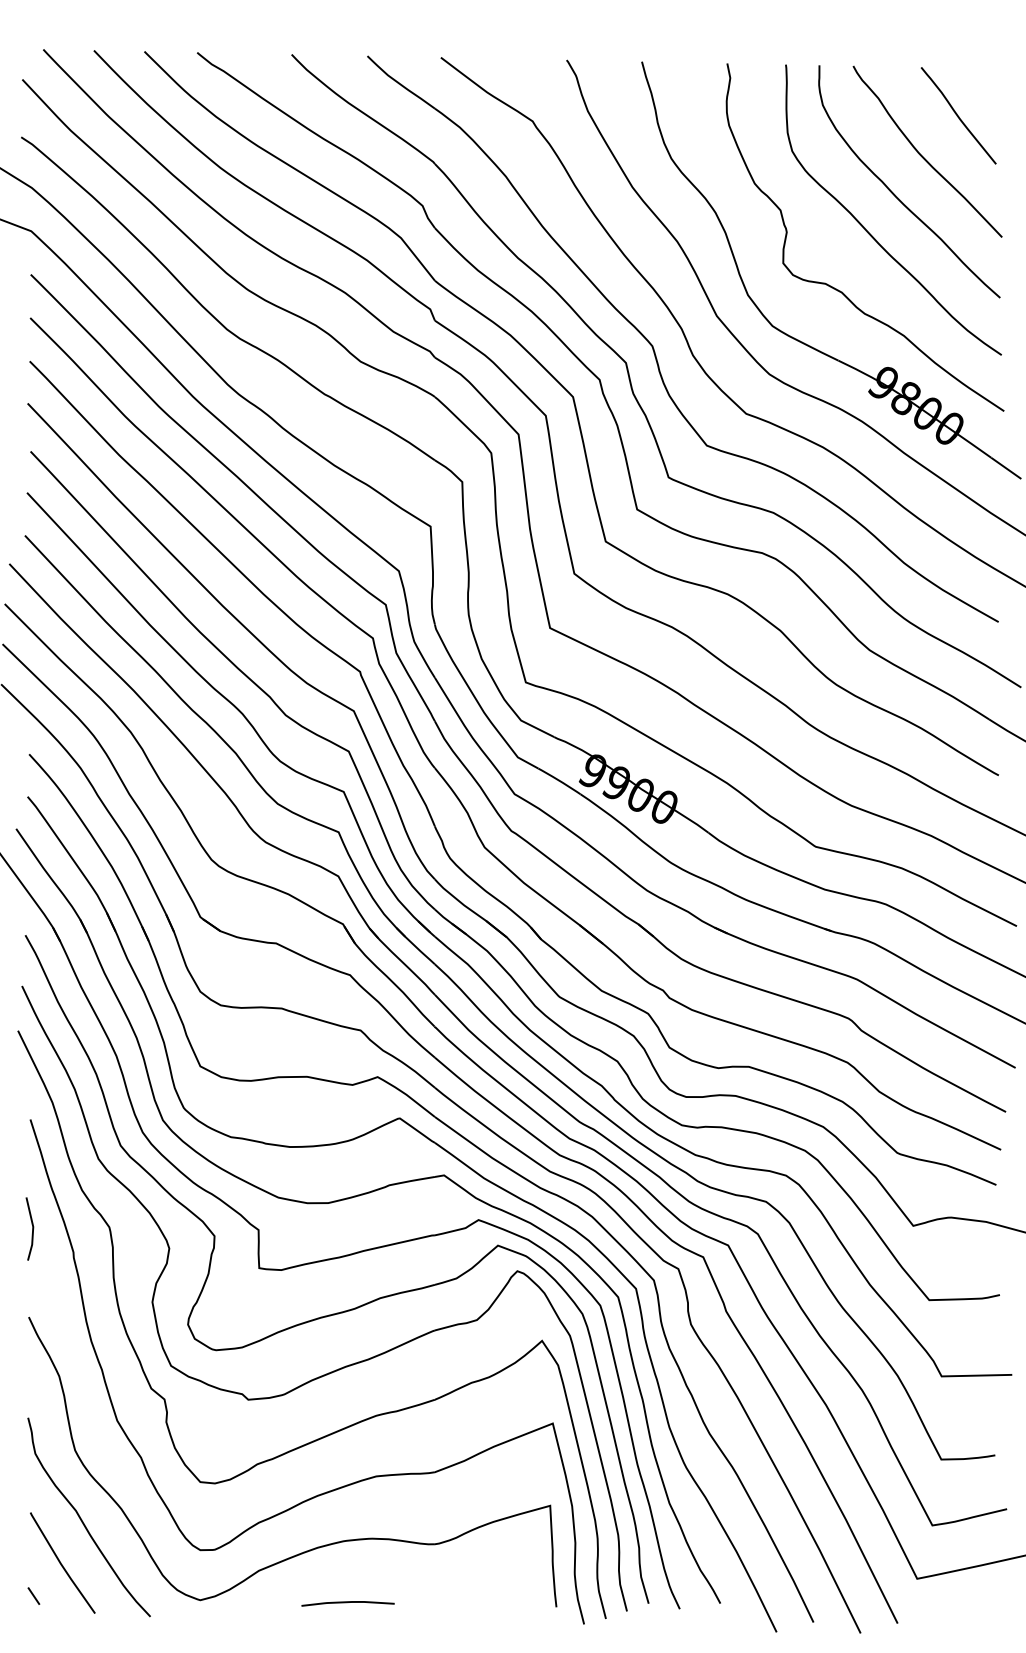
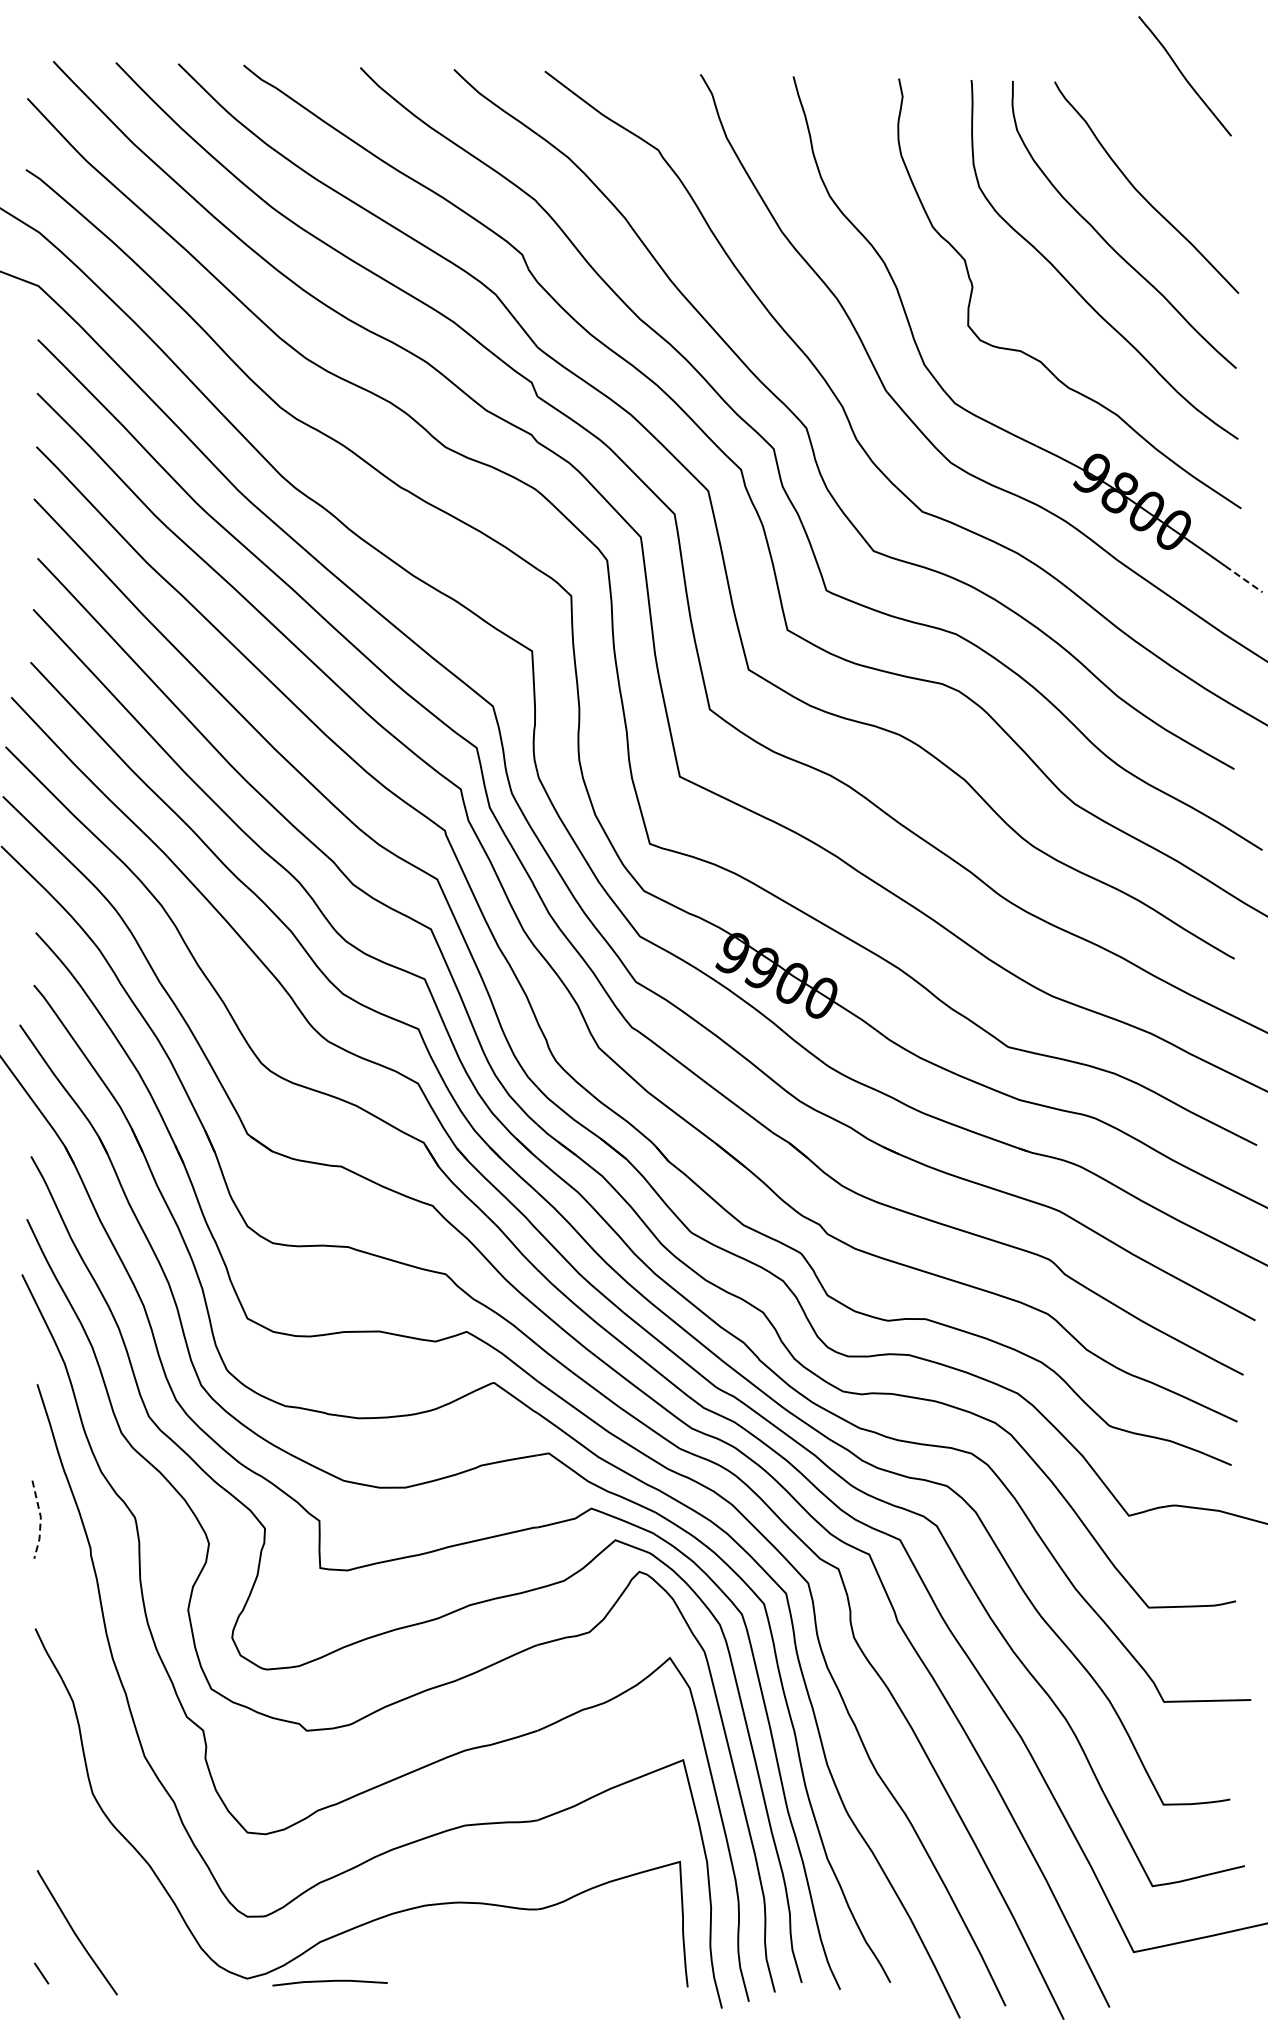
curve: (958, 115) -> (1184, 76), moved
line: (1005, 468) -> (1243, 579), solid -> dashed
line: (32, 1229) -> (40, 1520), solid -> dashed
curve: (83, 1522) -> (103, 1882), removed
curve: (347, 1602) -> (329, 1981), moved

